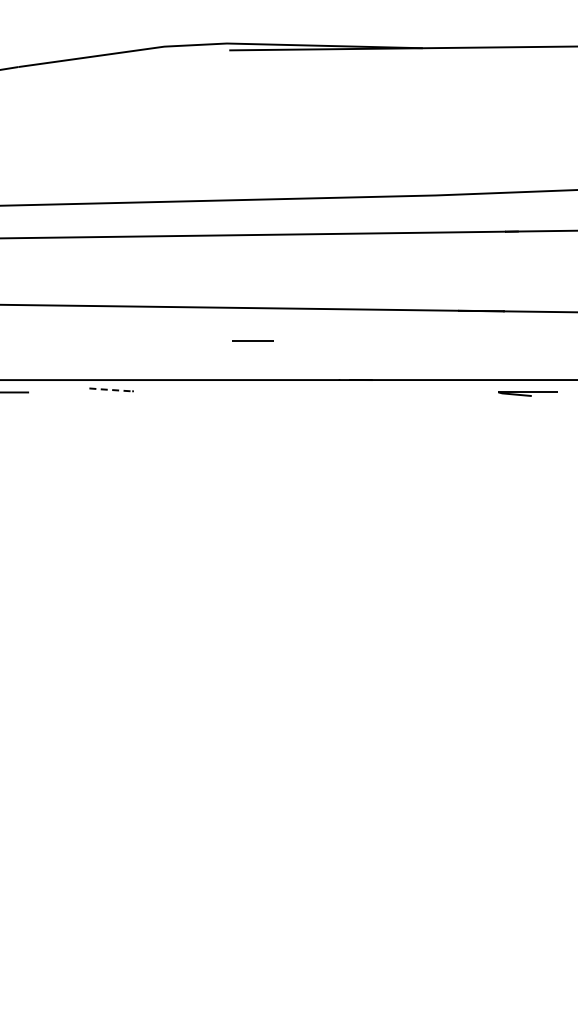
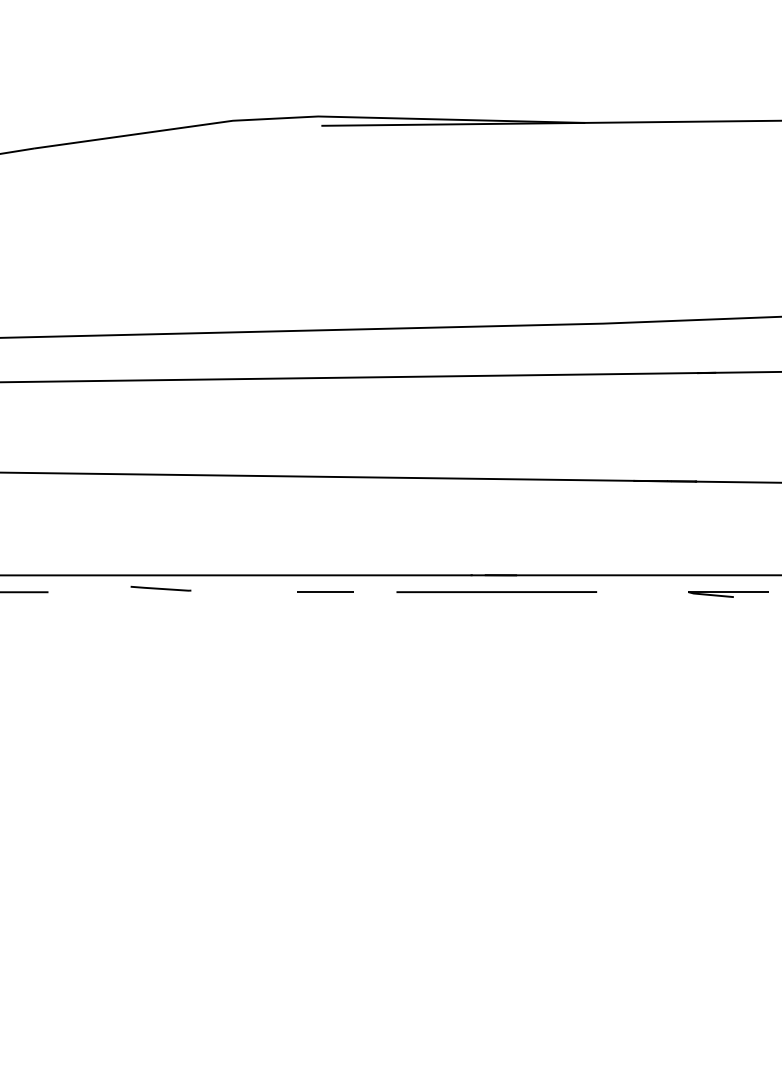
line: (252, 340) -> (324, 590), moved
line: (110, 389) -> (159, 588), dashed -> solid
line: (357, 392) -> (496, 592), added

